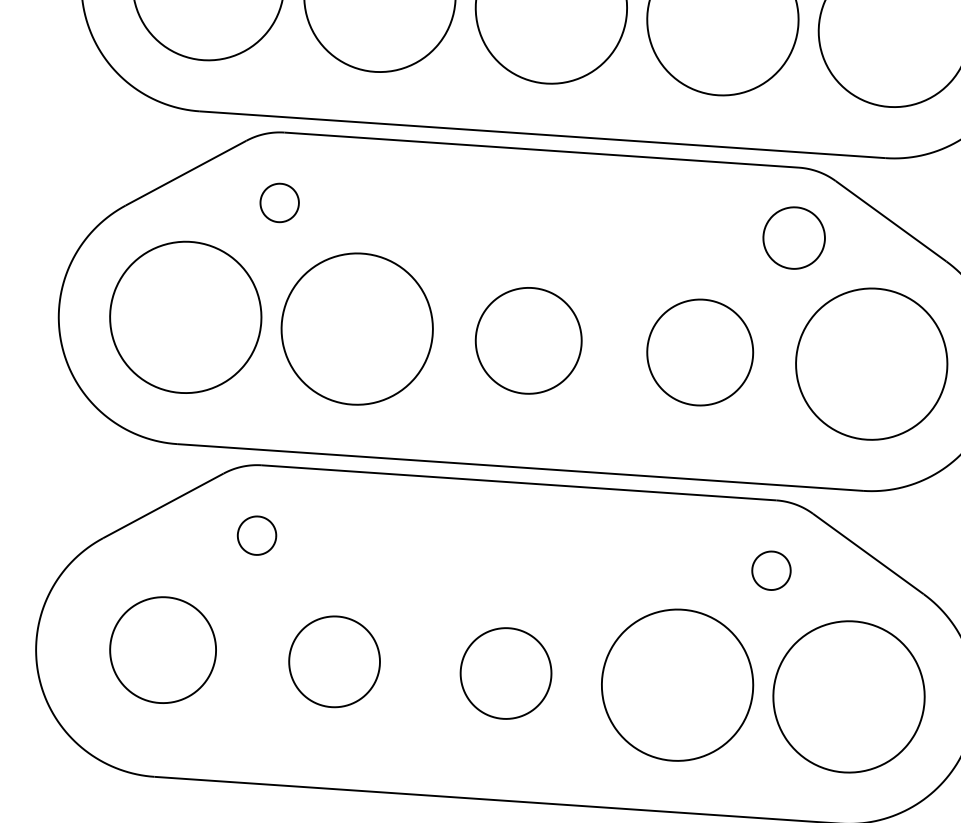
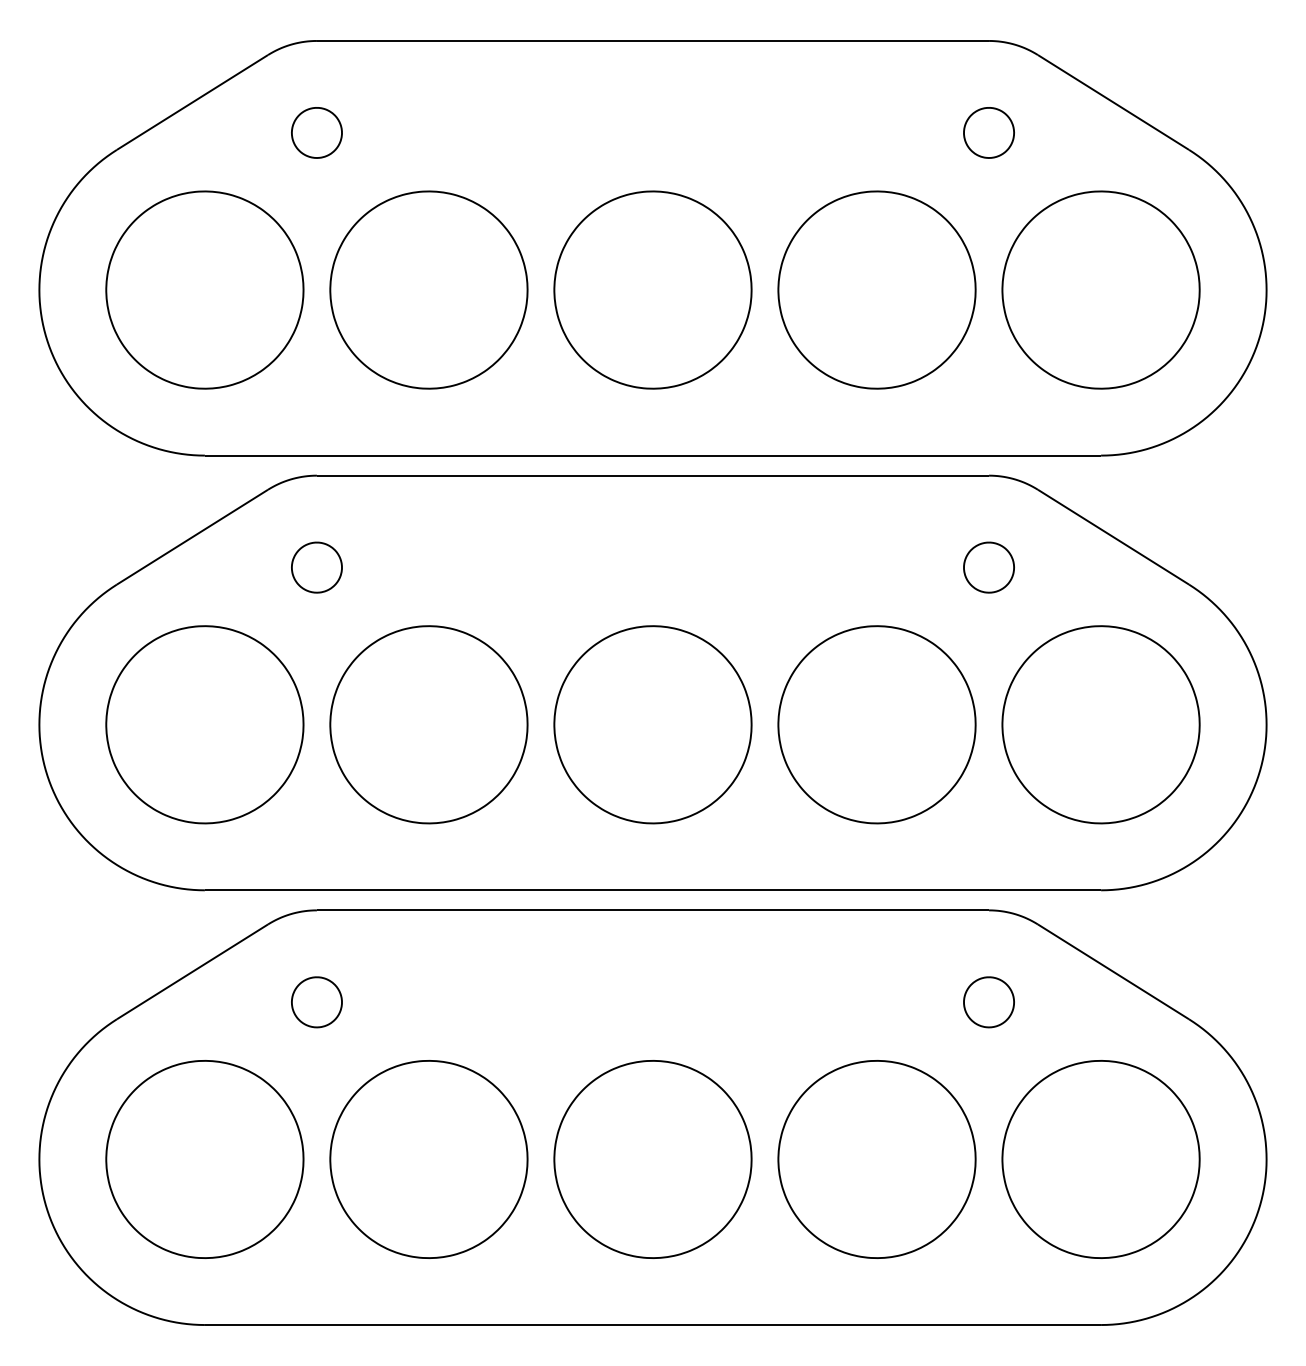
part: (793, 237) -> (988, 567), size x0.62
part: (528, 340) -> (652, 724), size x1.43
part: (699, 352) -> (876, 724), size x1.43
part: (162, 650) -> (204, 1159), size x1.43
part: (334, 661) -> (428, 1159), size x1.67
part: (505, 673) -> (652, 1159), size x1.67

